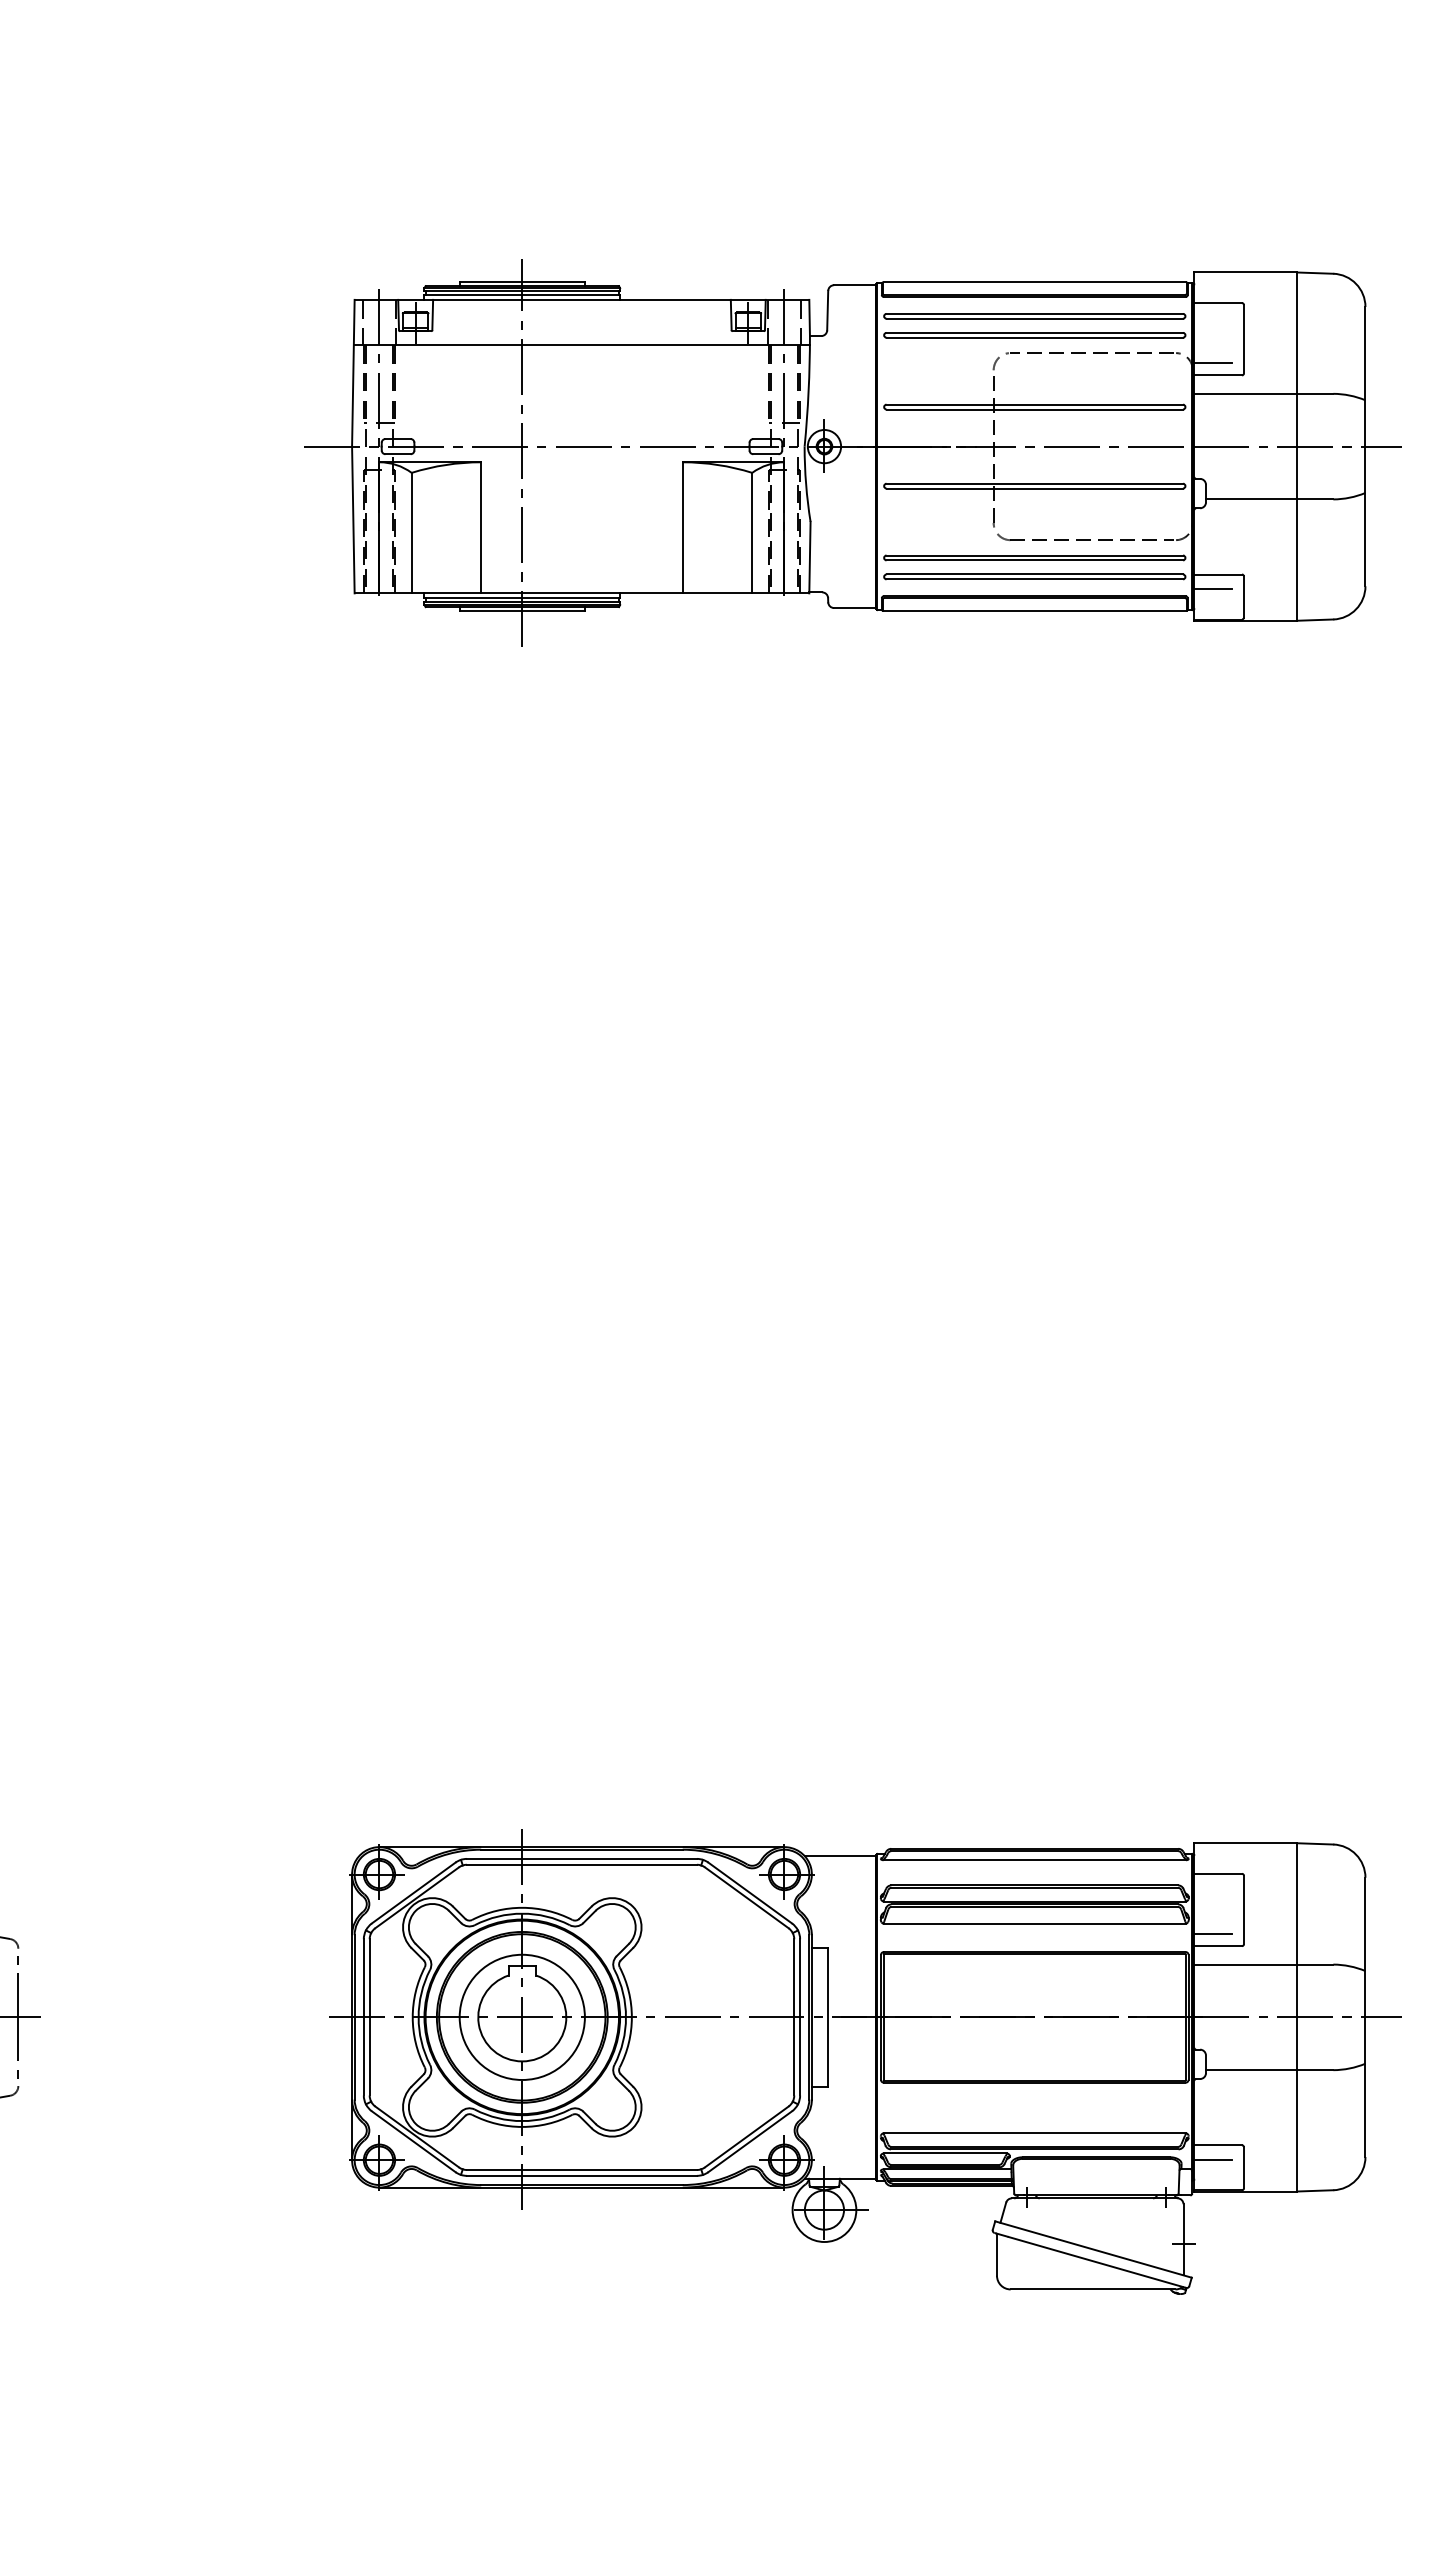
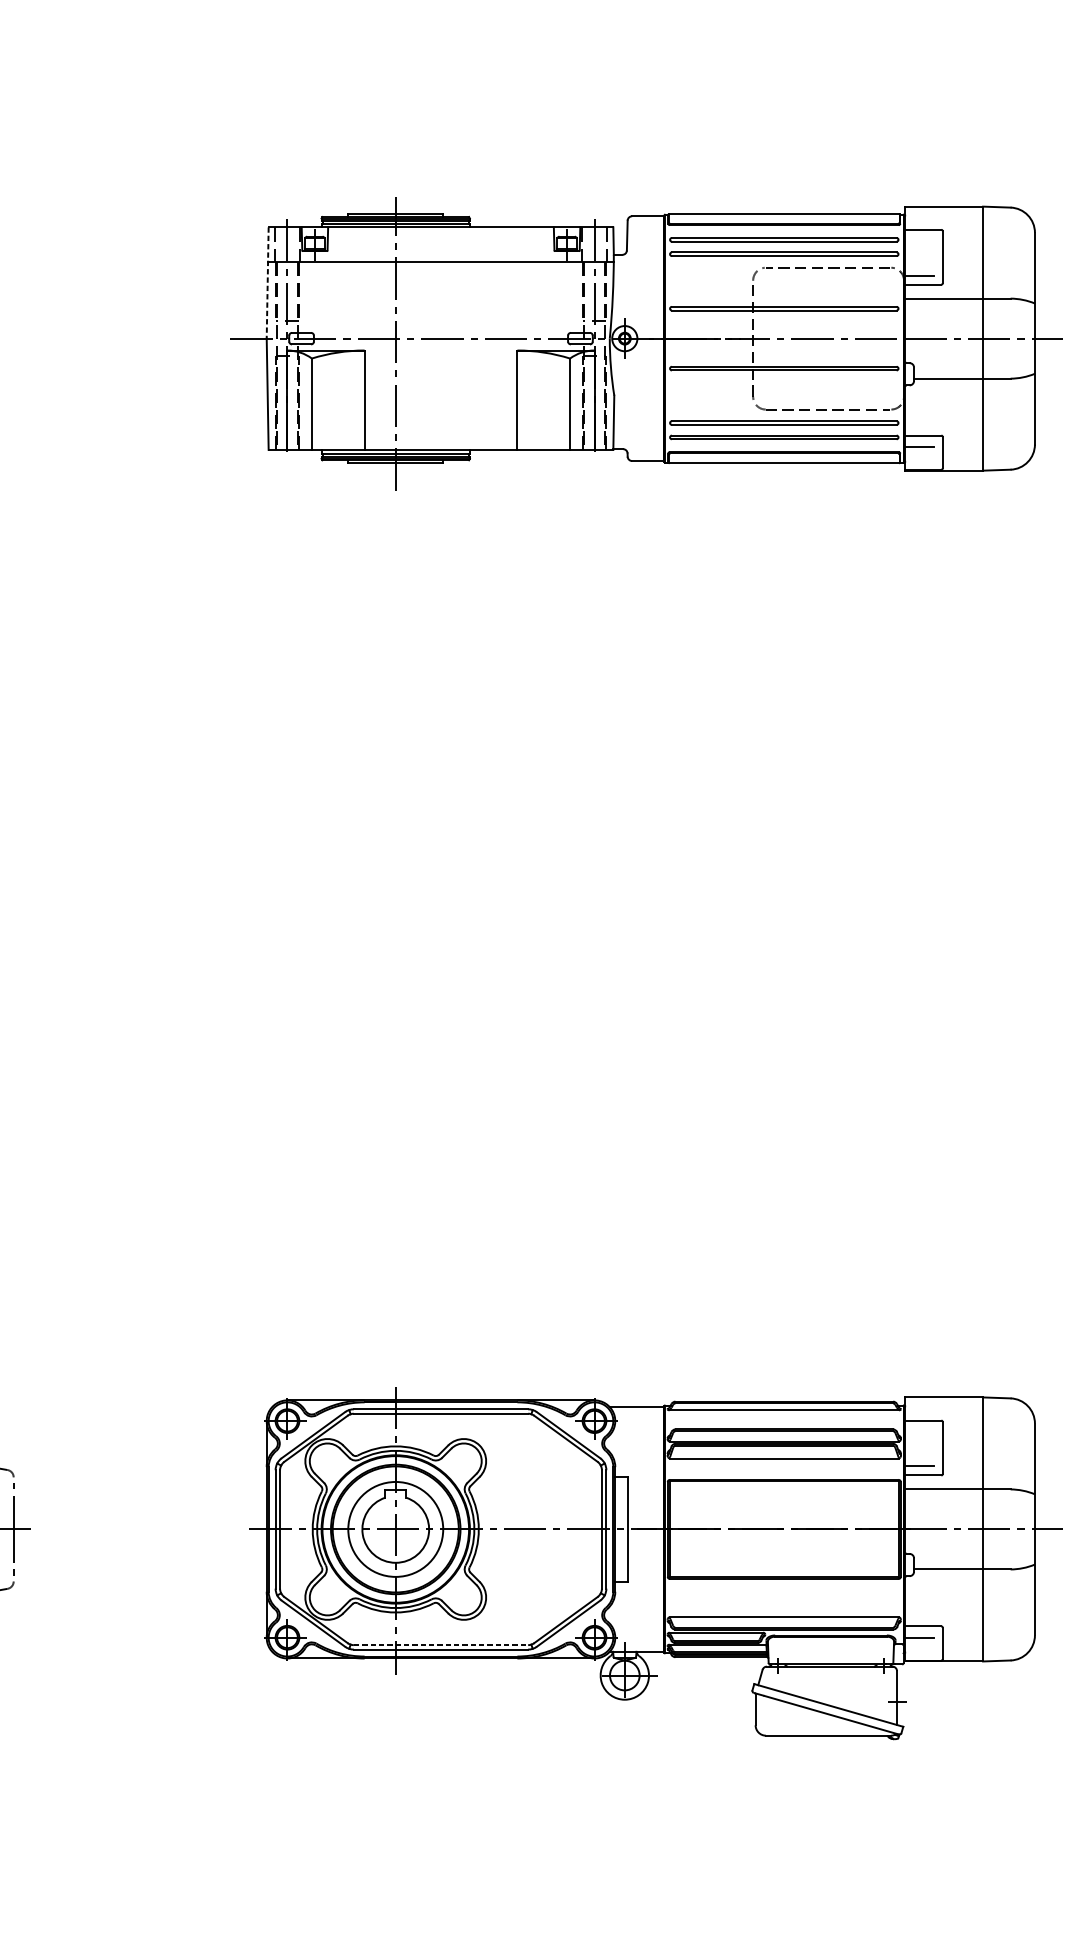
line: (353, 373) -> (267, 283), solid -> dashed
line: (581, 2170) -> (440, 1645), solid -> dashed

